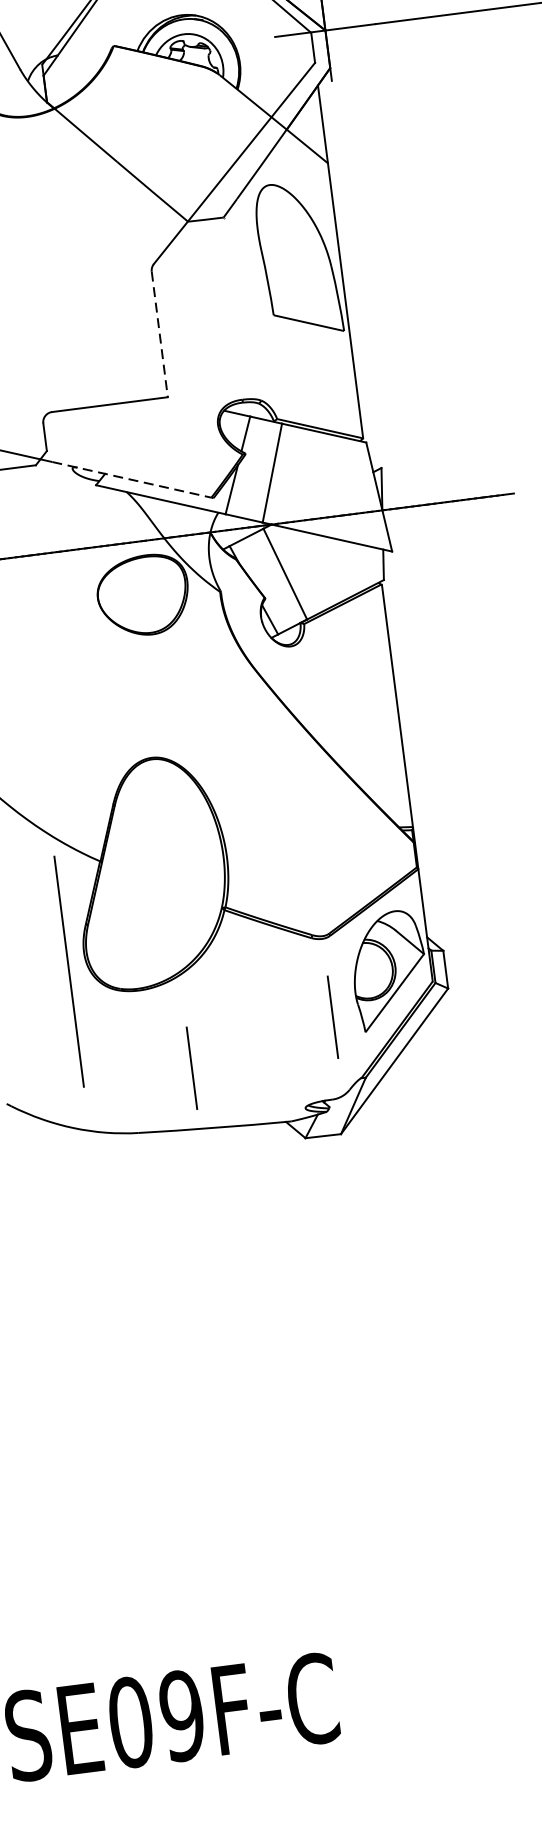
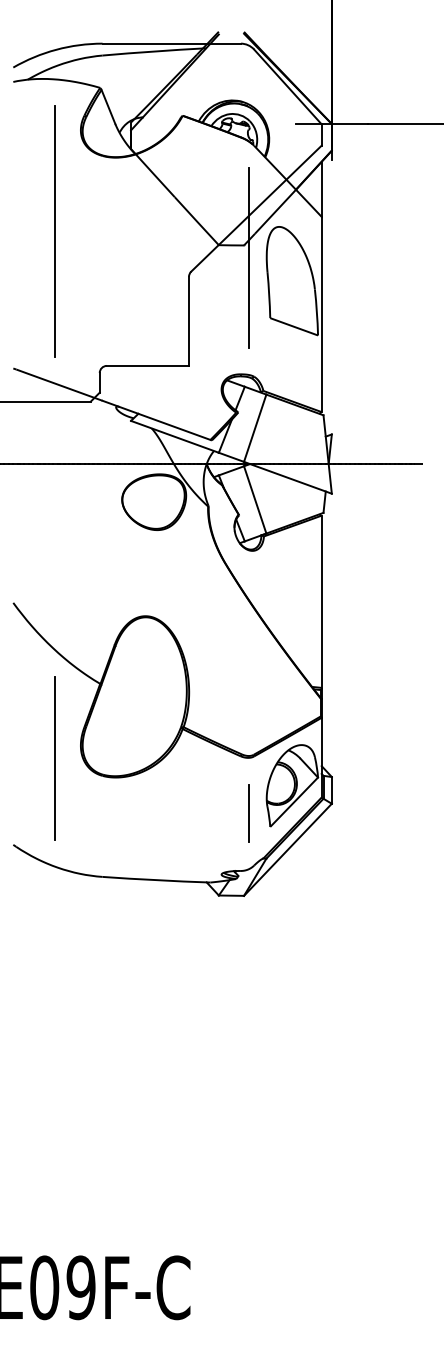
line: (232, 235) -> (248, 258), added
line: (160, 334) -> (189, 321), dashed -> solid
line: (133, 479) -> (157, 420), dashed -> solid
line: (68, 972) -> (54, 758), moved
line: (191, 1068) -> (145, 836), removed

